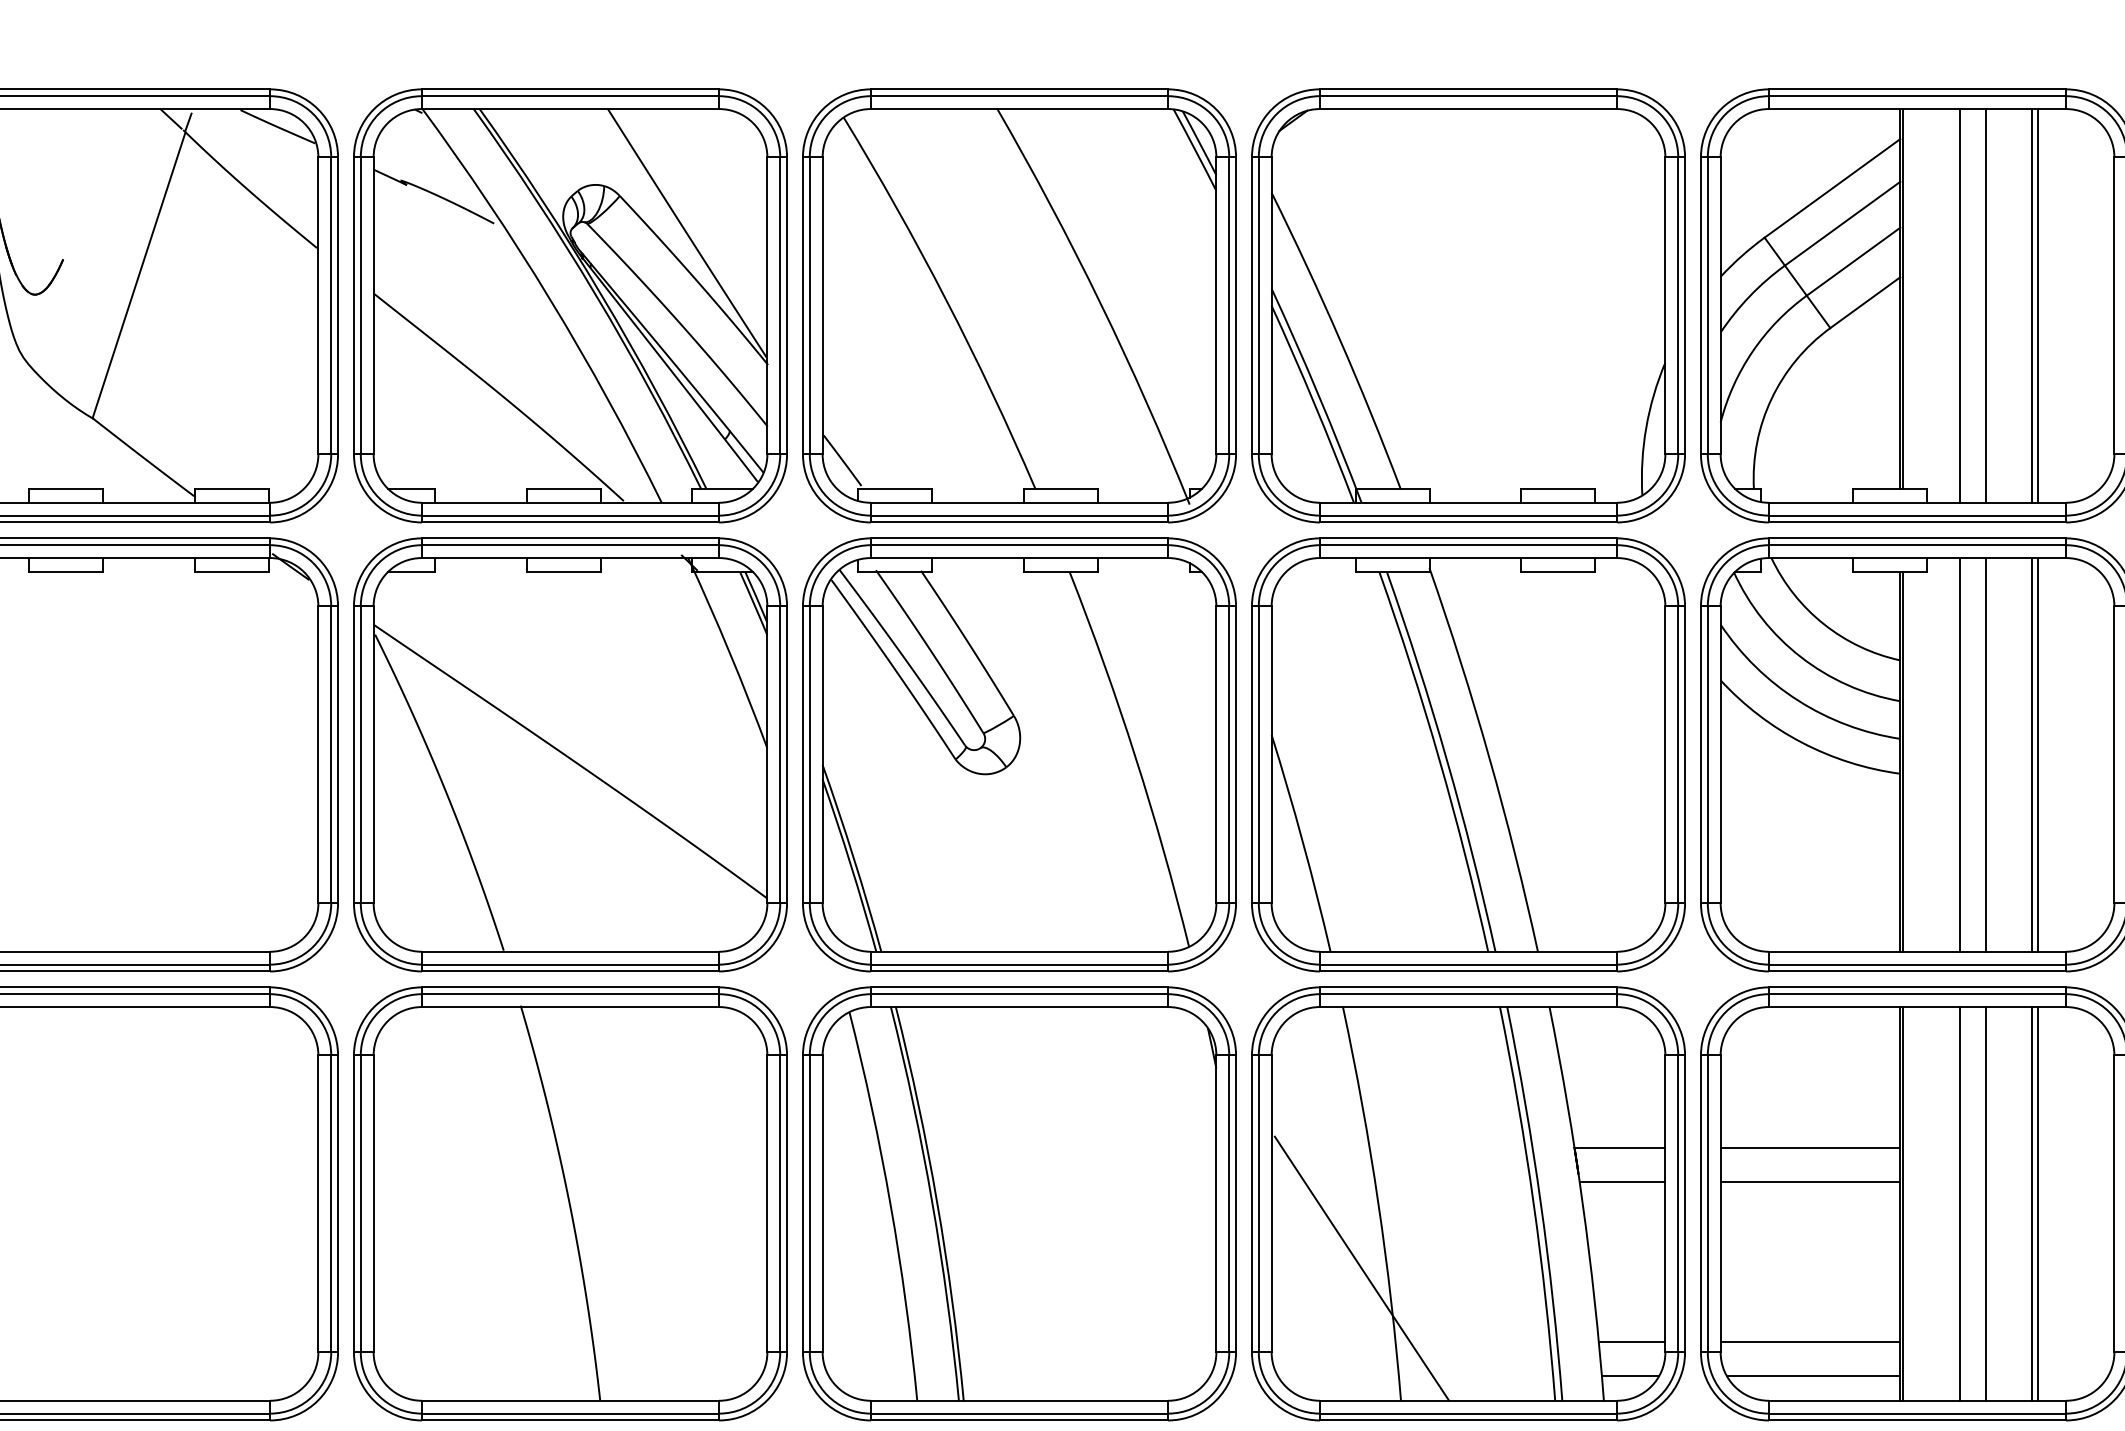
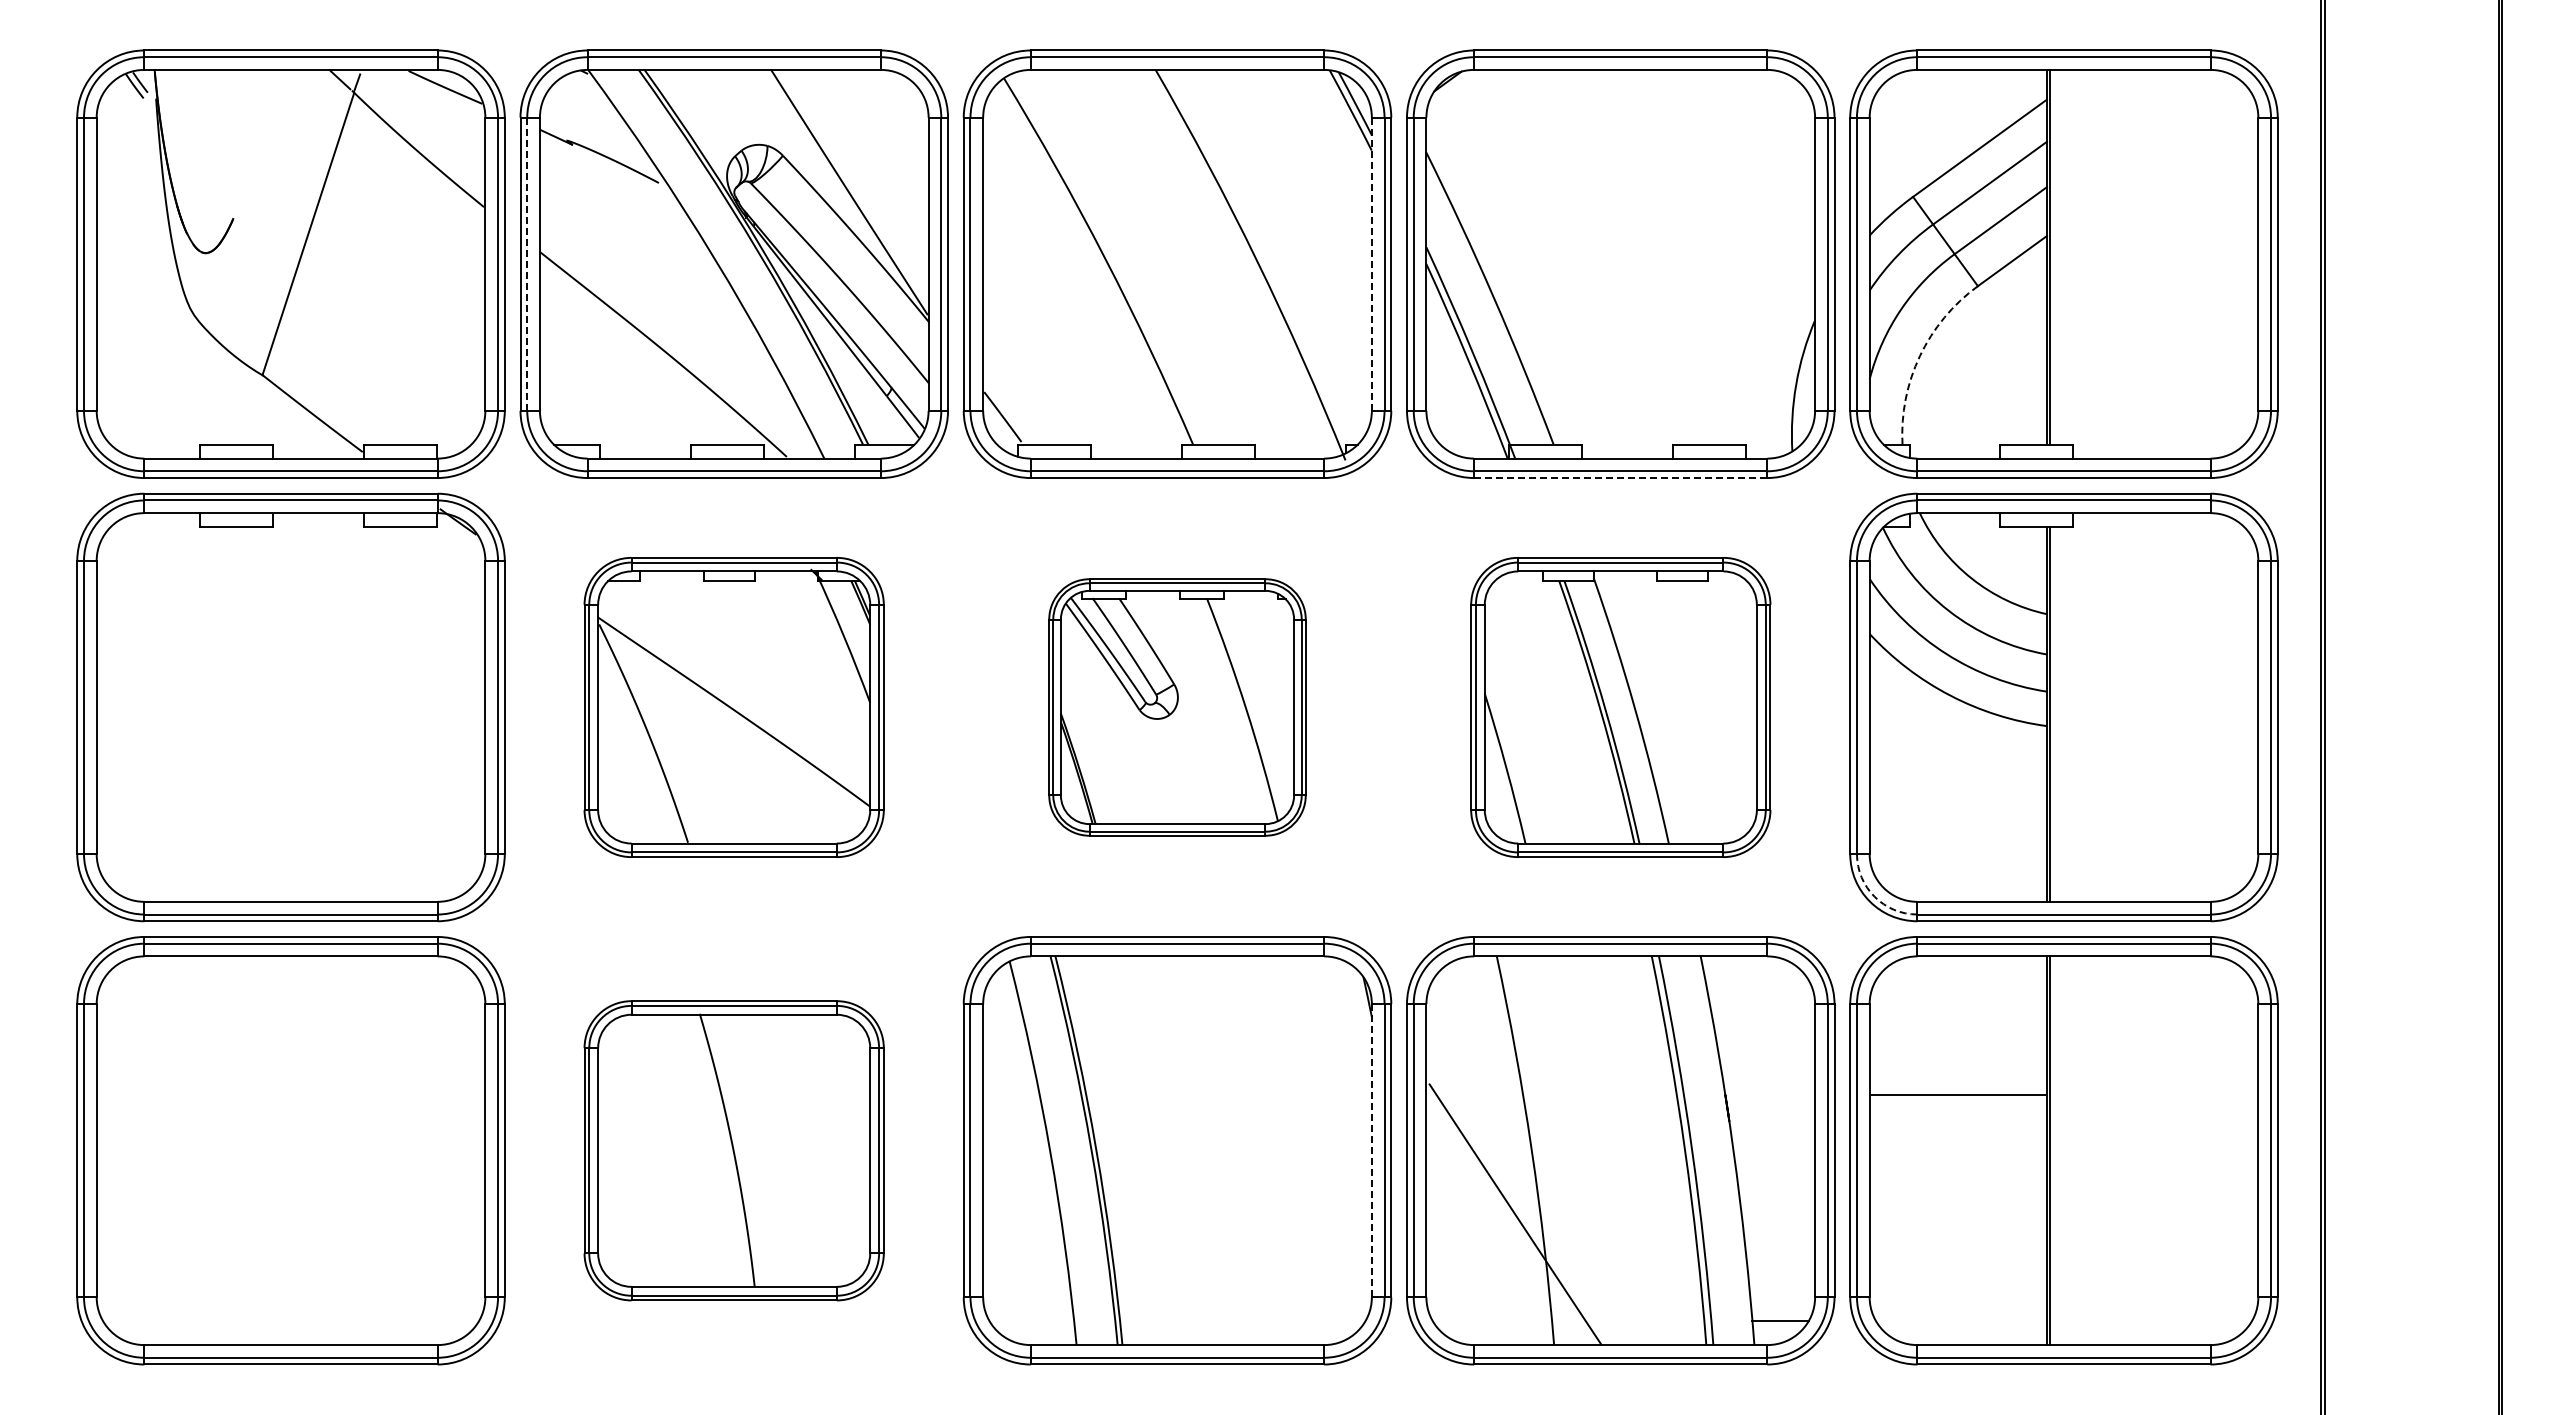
line: (361, 306) -> (527, 264), solid -> dashed
line: (1216, 306) -> (1371, 264), solid -> dashed
line: (1959, 306) -> (2105, 264), removed
line: (1985, 306) -> (2131, 264), removed
line: (2031, 306) -> (2176, 264), removed
line: (2038, 306) -> (2183, 264), removed
arc: (1771, 398) -> (1919, 355), solid -> dashed
line: (1468, 522) -> (1620, 478), solid -> dashed
part: (569, 754) -> (733, 707), size x0.7
part: (1019, 754) -> (1177, 707), size x0.6
part: (1468, 754) -> (1620, 707), size x0.7
line: (1959, 754) -> (2105, 707), removed
line: (1985, 754) -> (2131, 707), removed
line: (2031, 754) -> (2176, 707), removed
line: (2038, 754) -> (2183, 707), removed
arc: (1725, 946) -> (1874, 896), solid -> dashed
line: (1620, 1147) -> (1770, 1095), removed
line: (1622, 1182) -> (1772, 1129), removed
line: (1809, 1182) -> (1957, 1129), removed
part: (569, 1203) -> (733, 1150), size x0.7
line: (1216, 1203) -> (1371, 1150), solid -> dashed
line: (1959, 1203) -> (2105, 1150), removed
line: (1985, 1203) -> (2131, 1150), removed
line: (2031, 1203) -> (2176, 1150), removed
line: (2038, 1203) -> (2183, 1150), removed
line: (1632, 1341) -> (1782, 1286), removed
line: (1809, 1341) -> (1957, 1286), removed
line: (1812, 1375) -> (1960, 1320), removed

